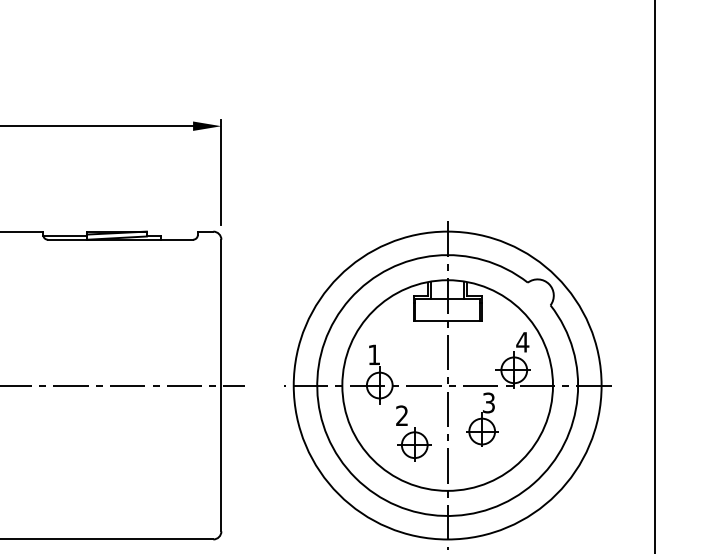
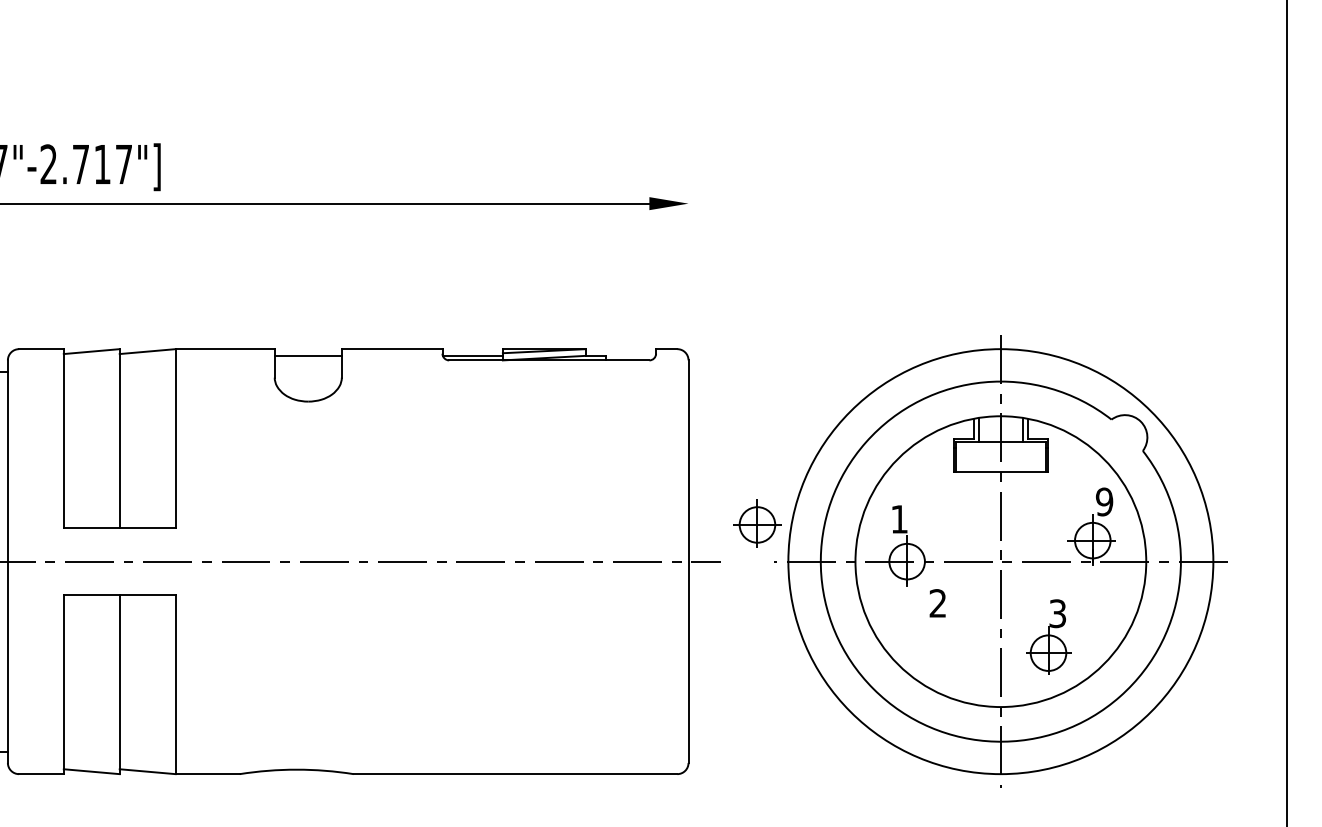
line: (221, 172) -> (688, 267), removed
text: (522, 341) -> (1104, 501), 4 -> 9
part: (482, 419) -> (1048, 636), moved
part: (414, 444) -> (757, 523), moved

